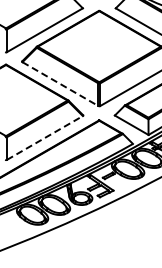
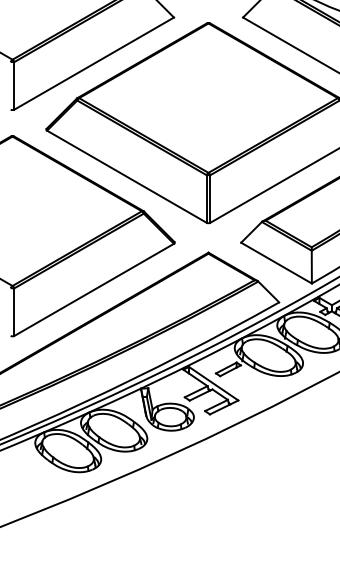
line: (60, 84) -> (126, 177), dashed -> solid
line: (44, 137) -> (93, 288), dashed -> solid

